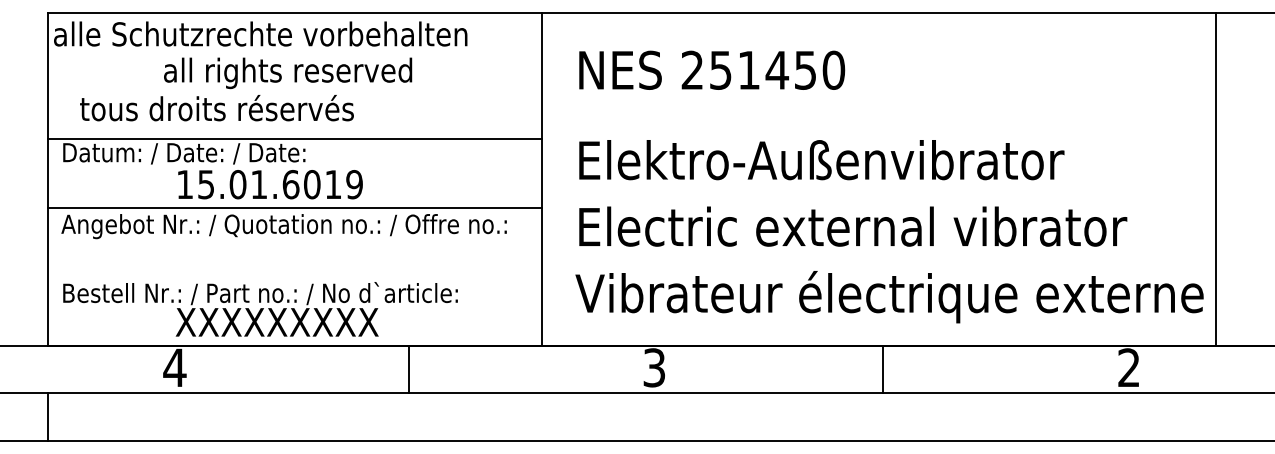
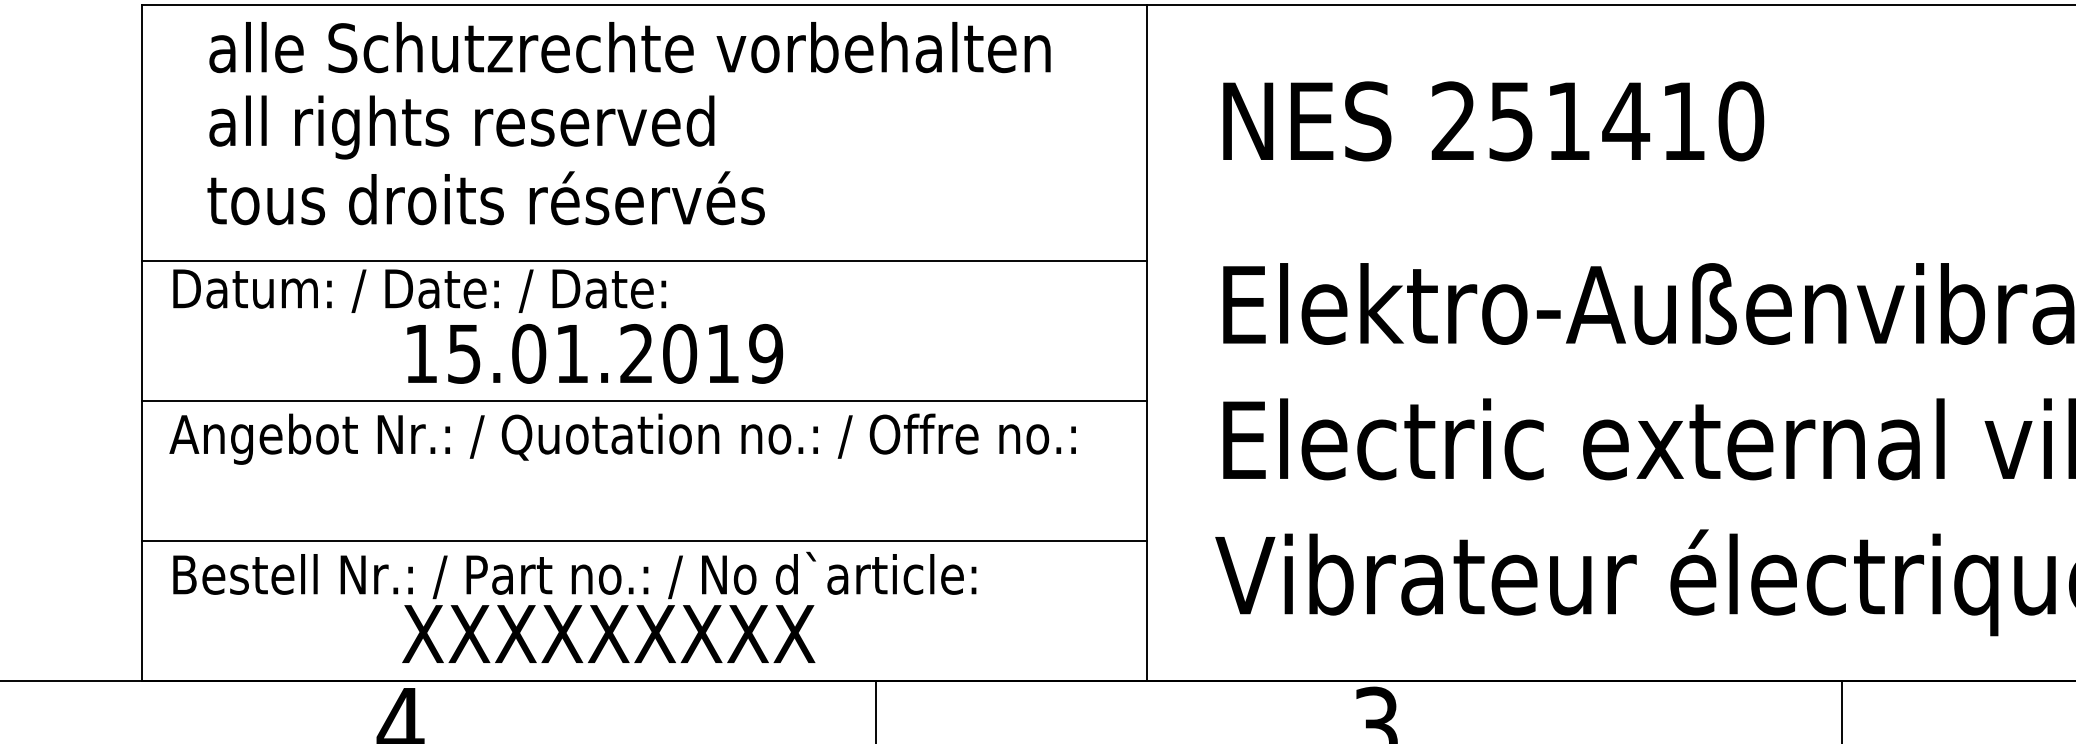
text: (260, 33) -> (629, 46), moved
text: (805, 70) -> (1683, 121), 251450 -> 251410
text: (288, 73) -> (462, 127), moved
text: (290, 184) -> (635, 353), 15.01.6019 -> 15.01.2019
line: (294, 276) -> (643, 540), added

